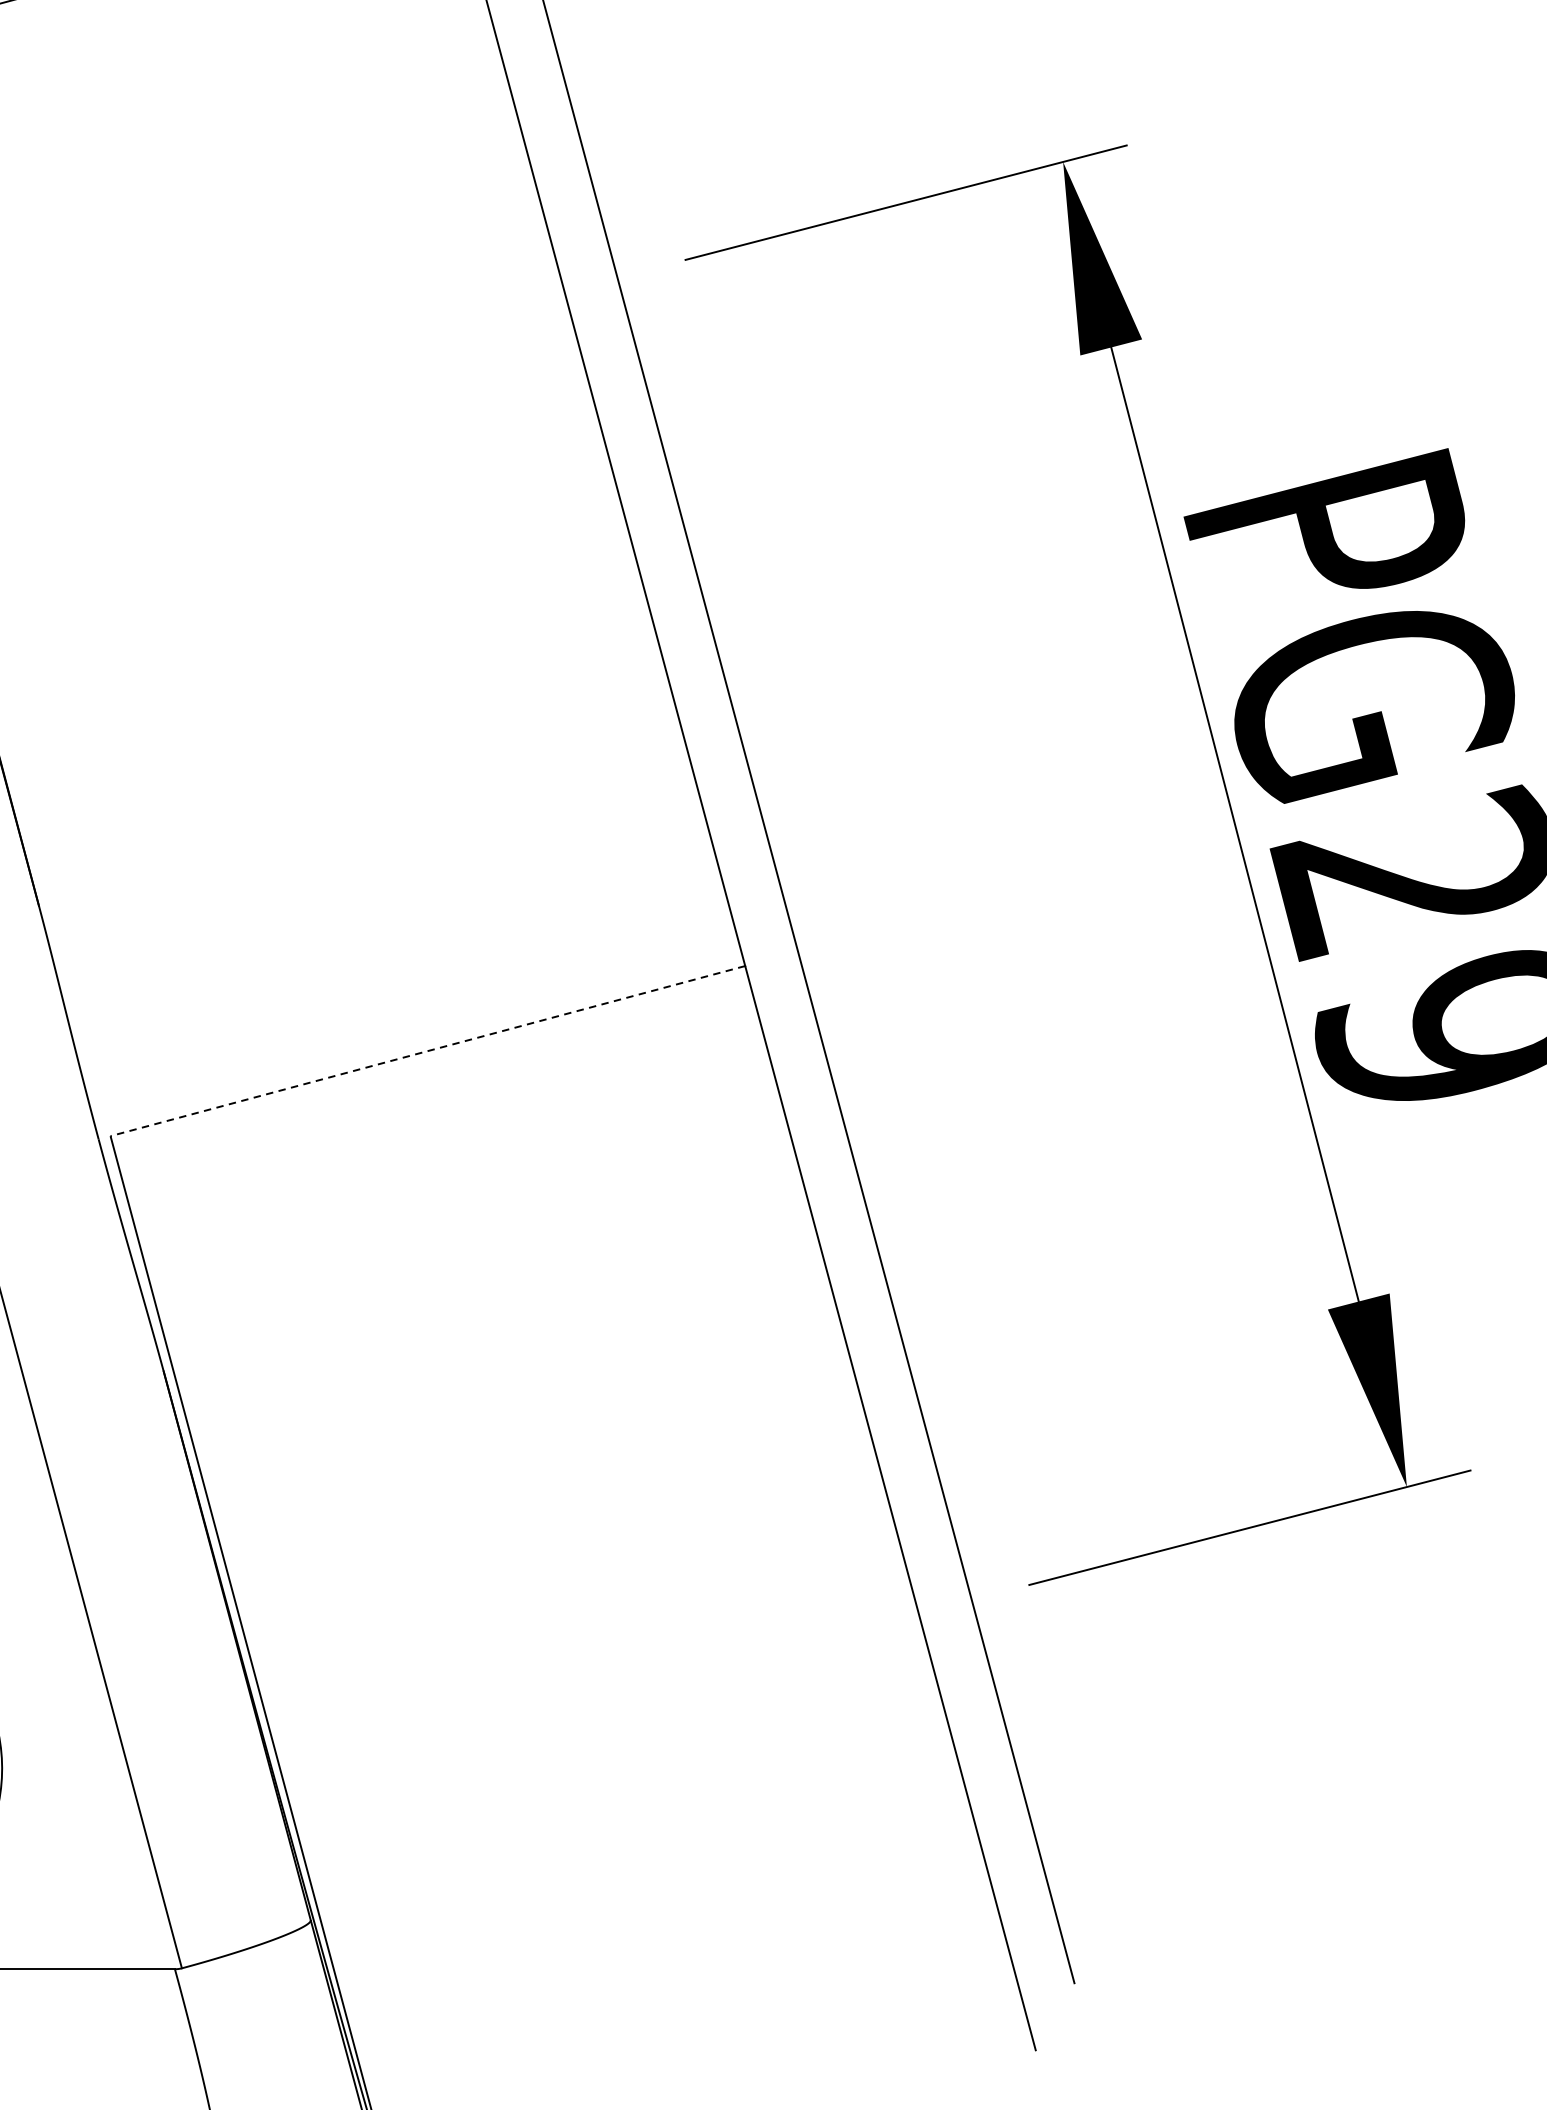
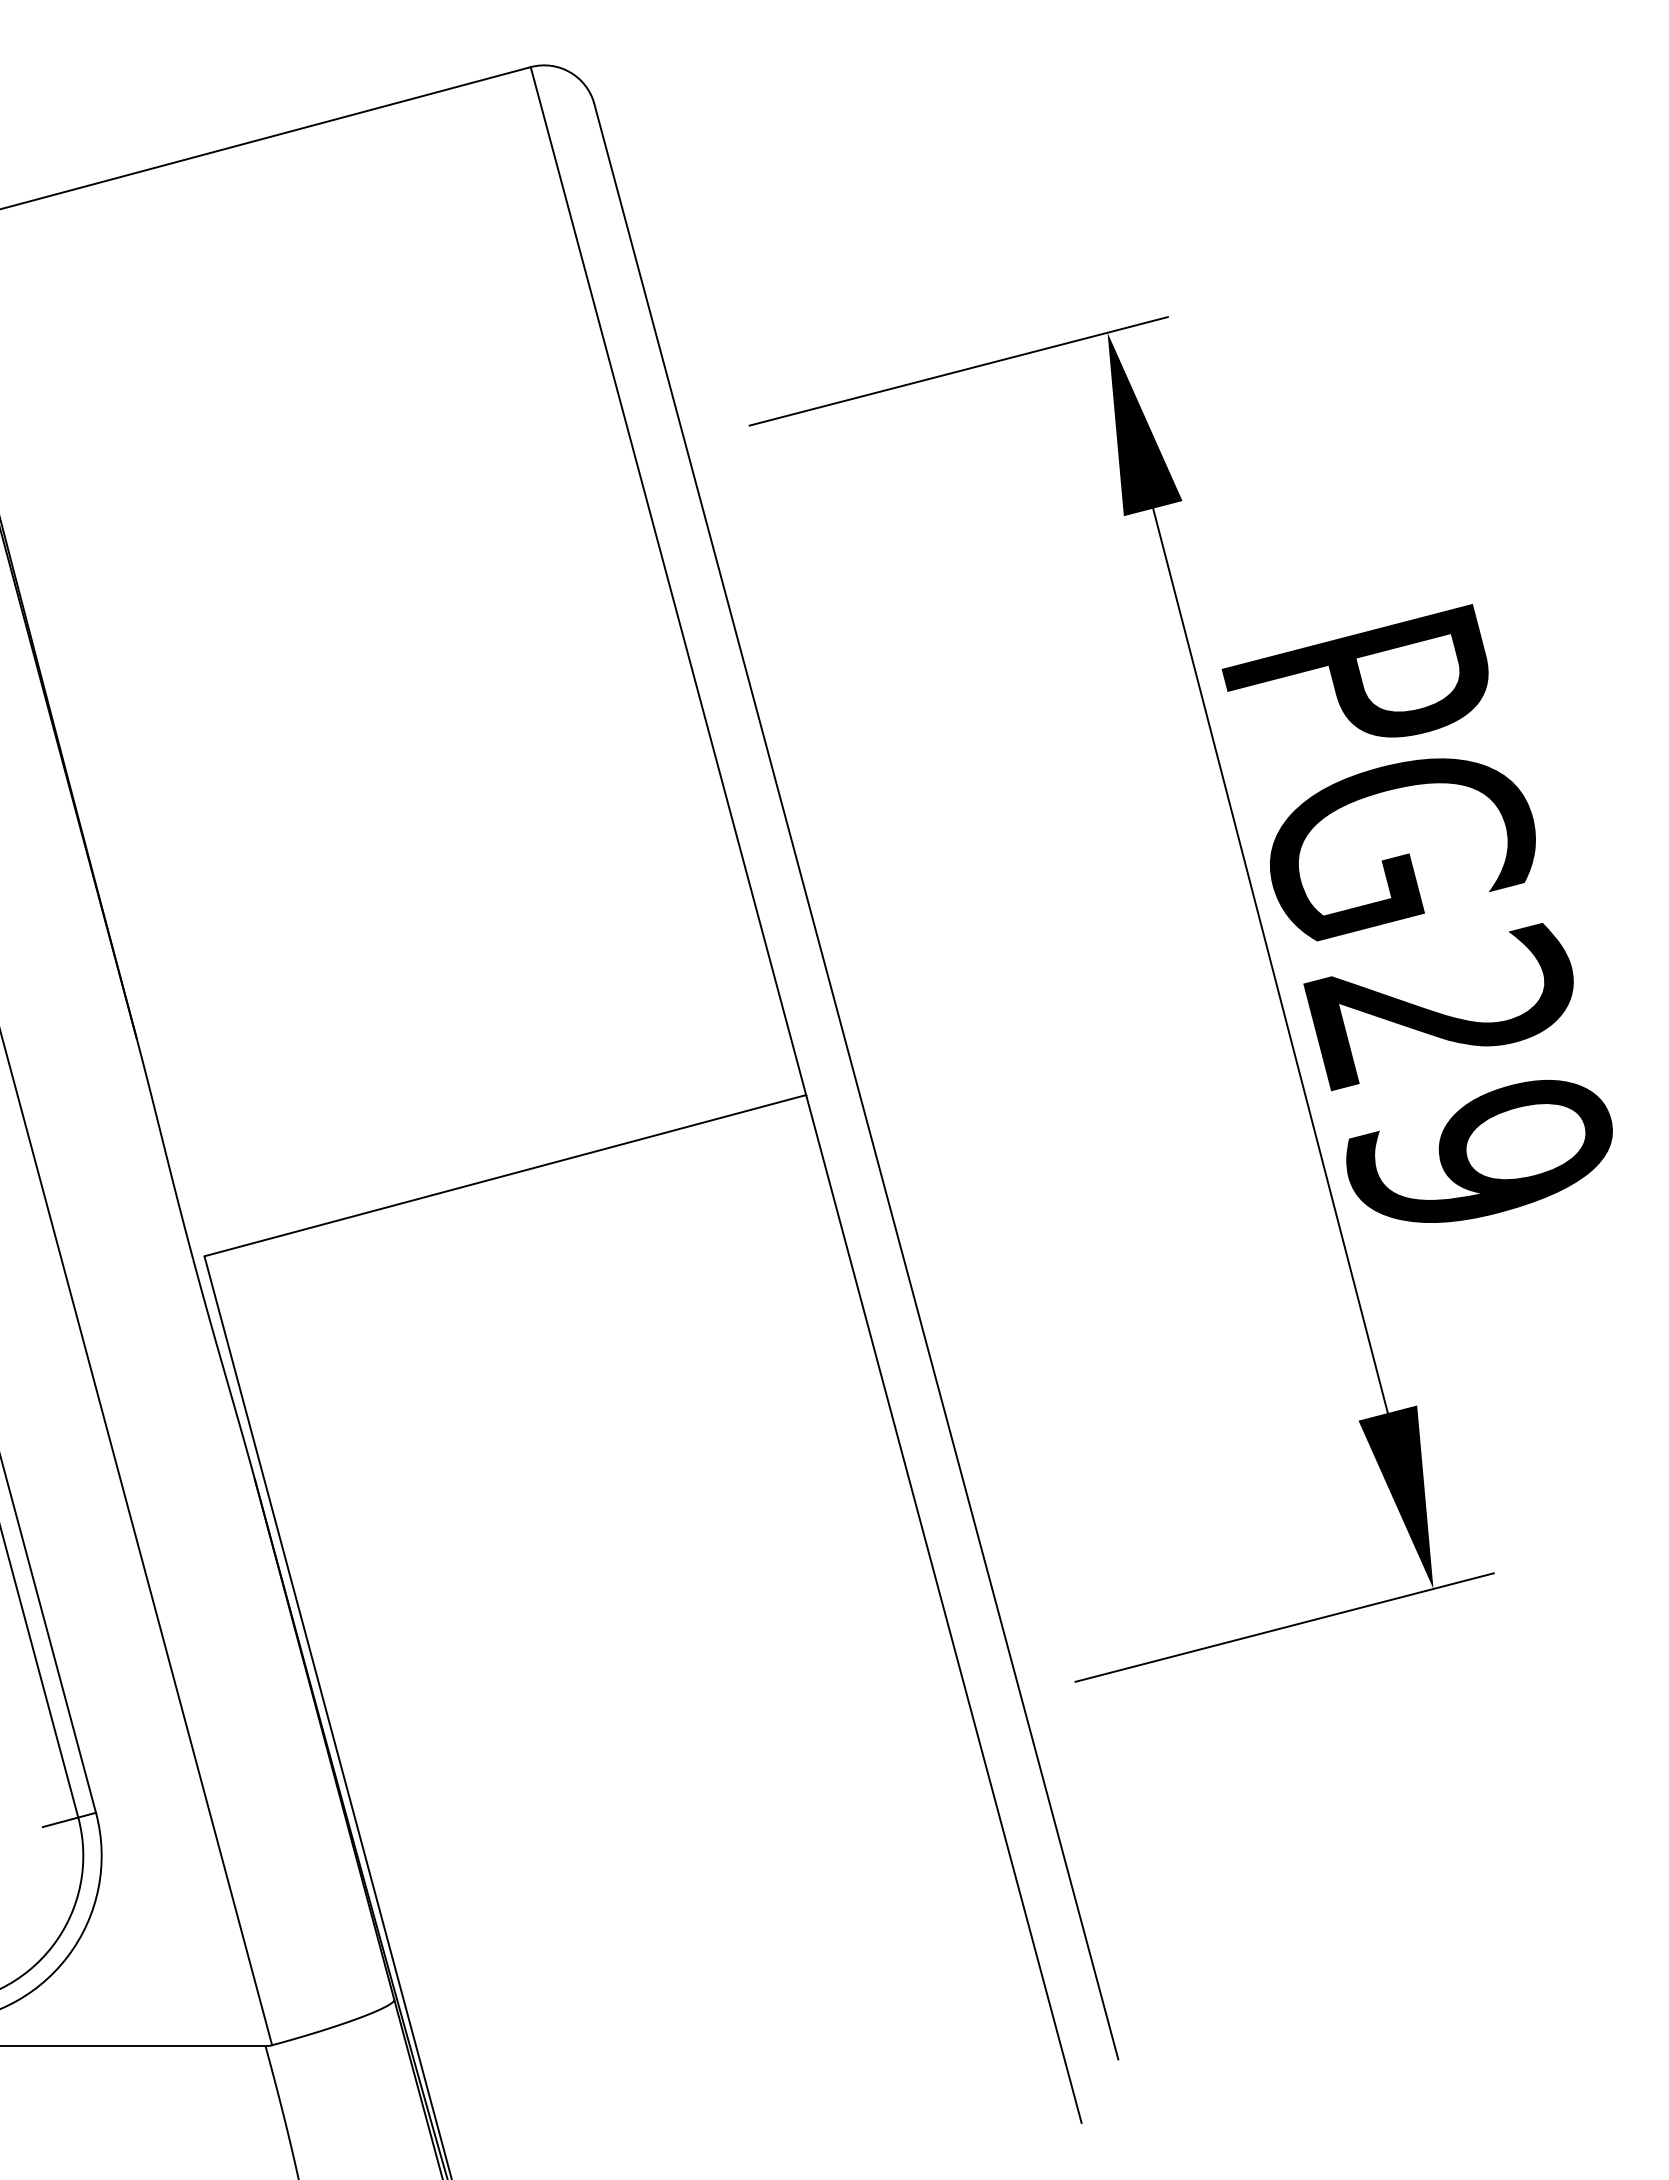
line: (427, 1050) -> (504, 1175), dashed -> solid

